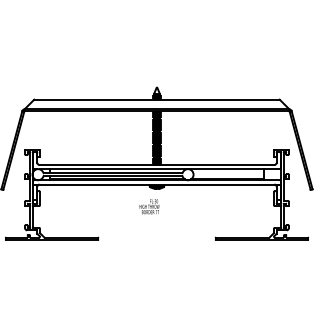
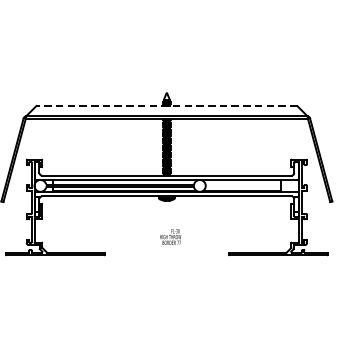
line: (156, 99) -> (166, 105), solid -> dashed
text: (149, 206) -> (170, 236), moved

